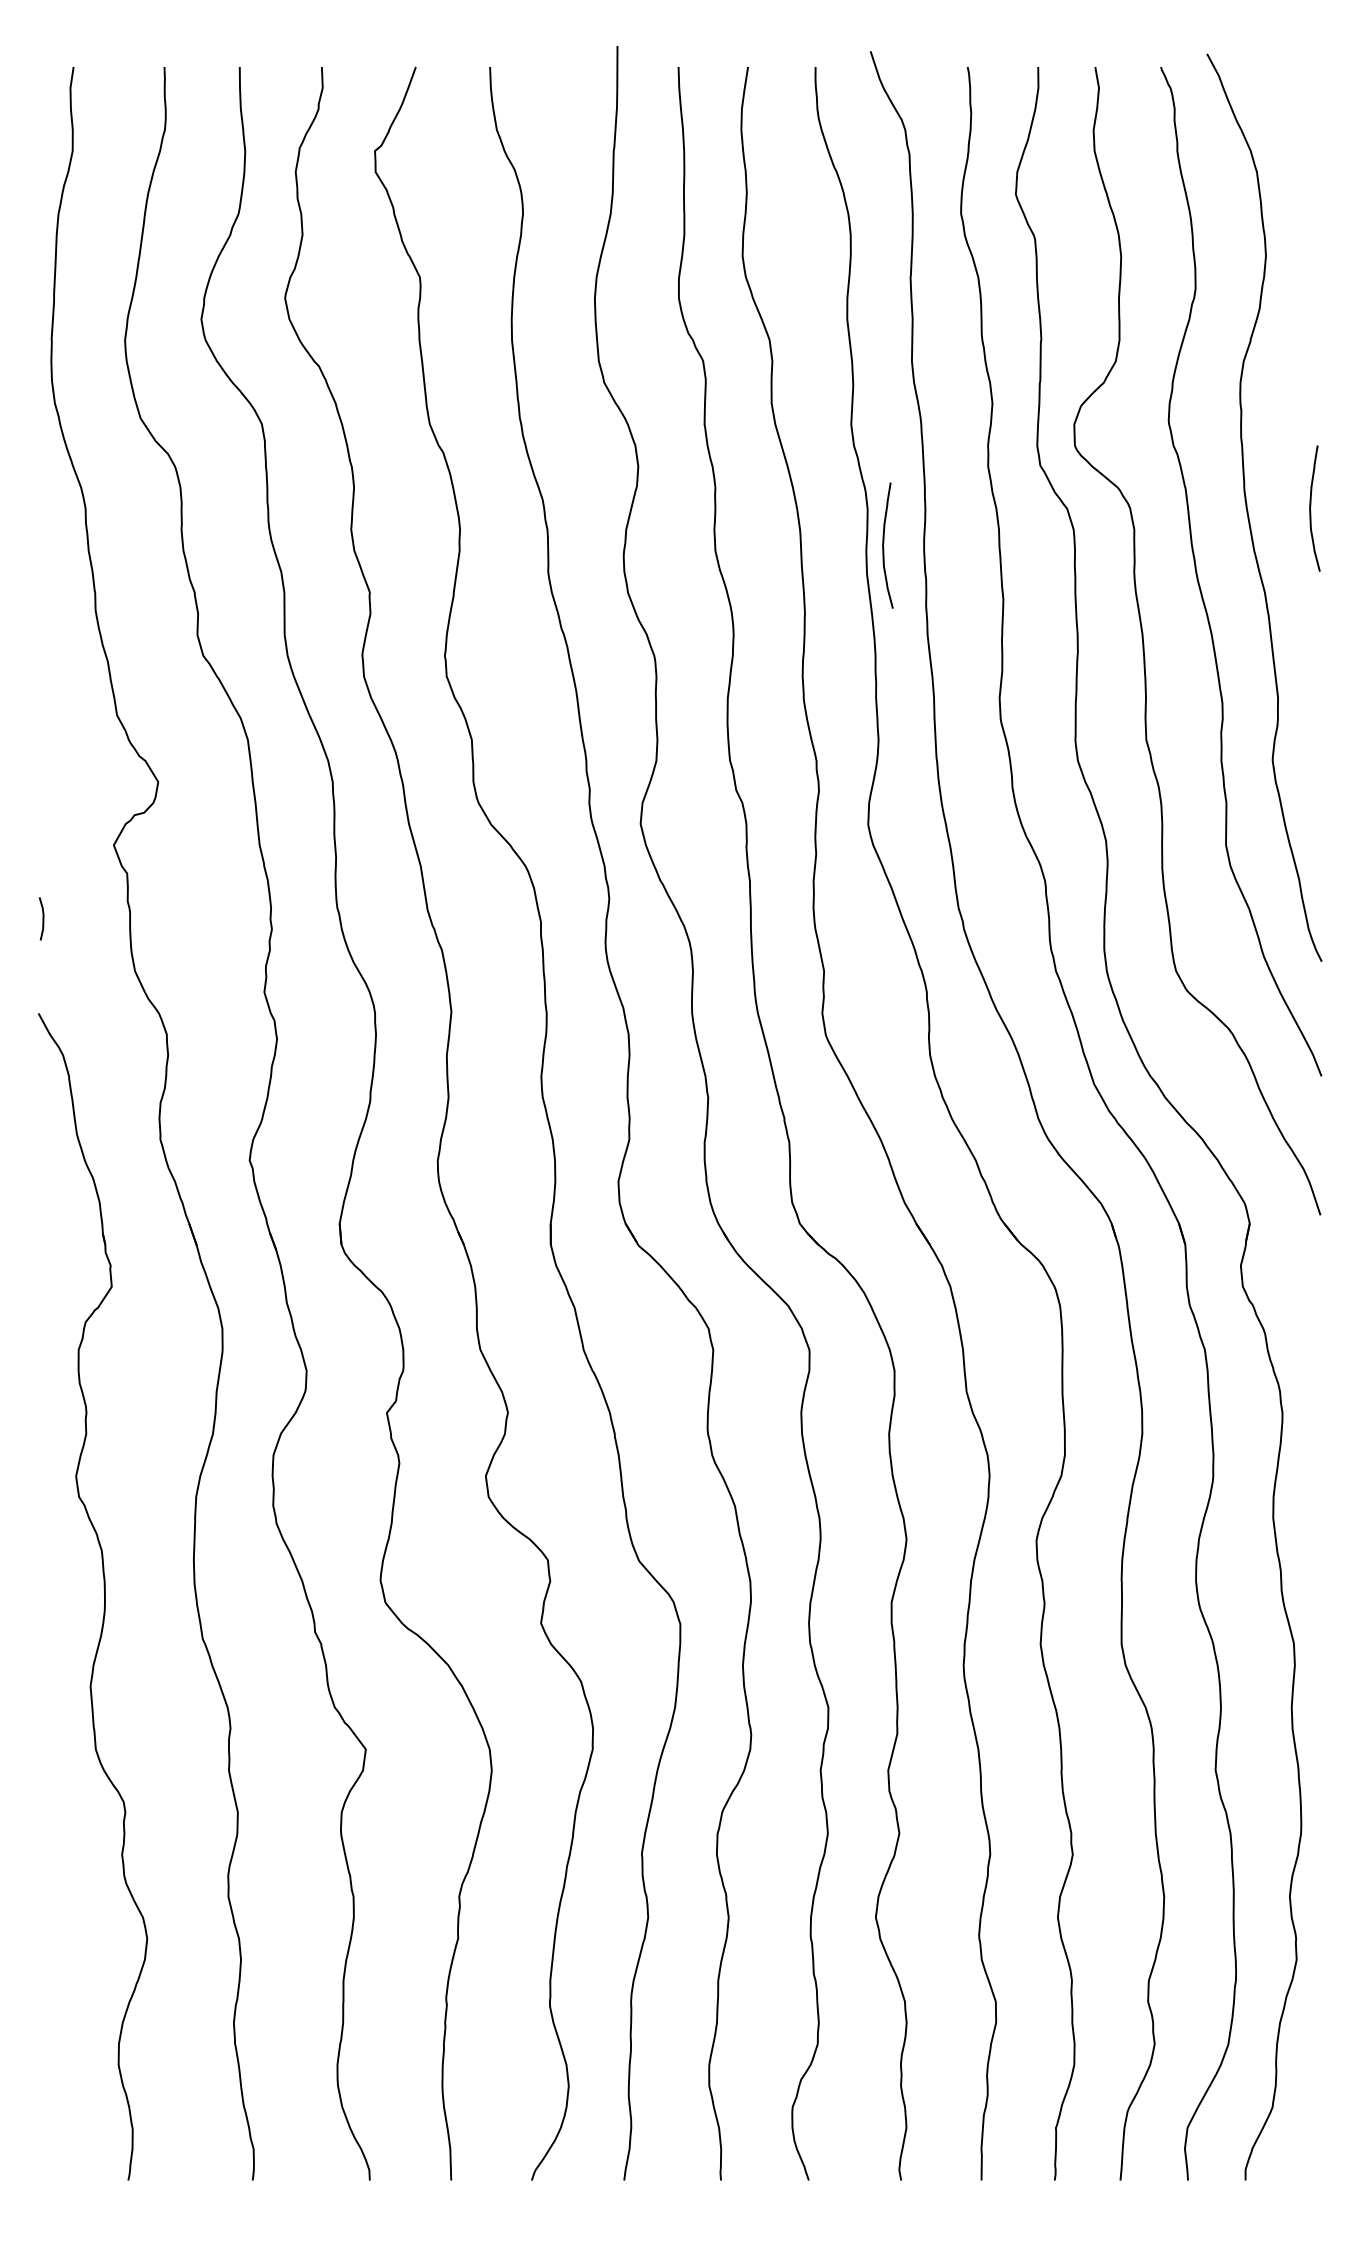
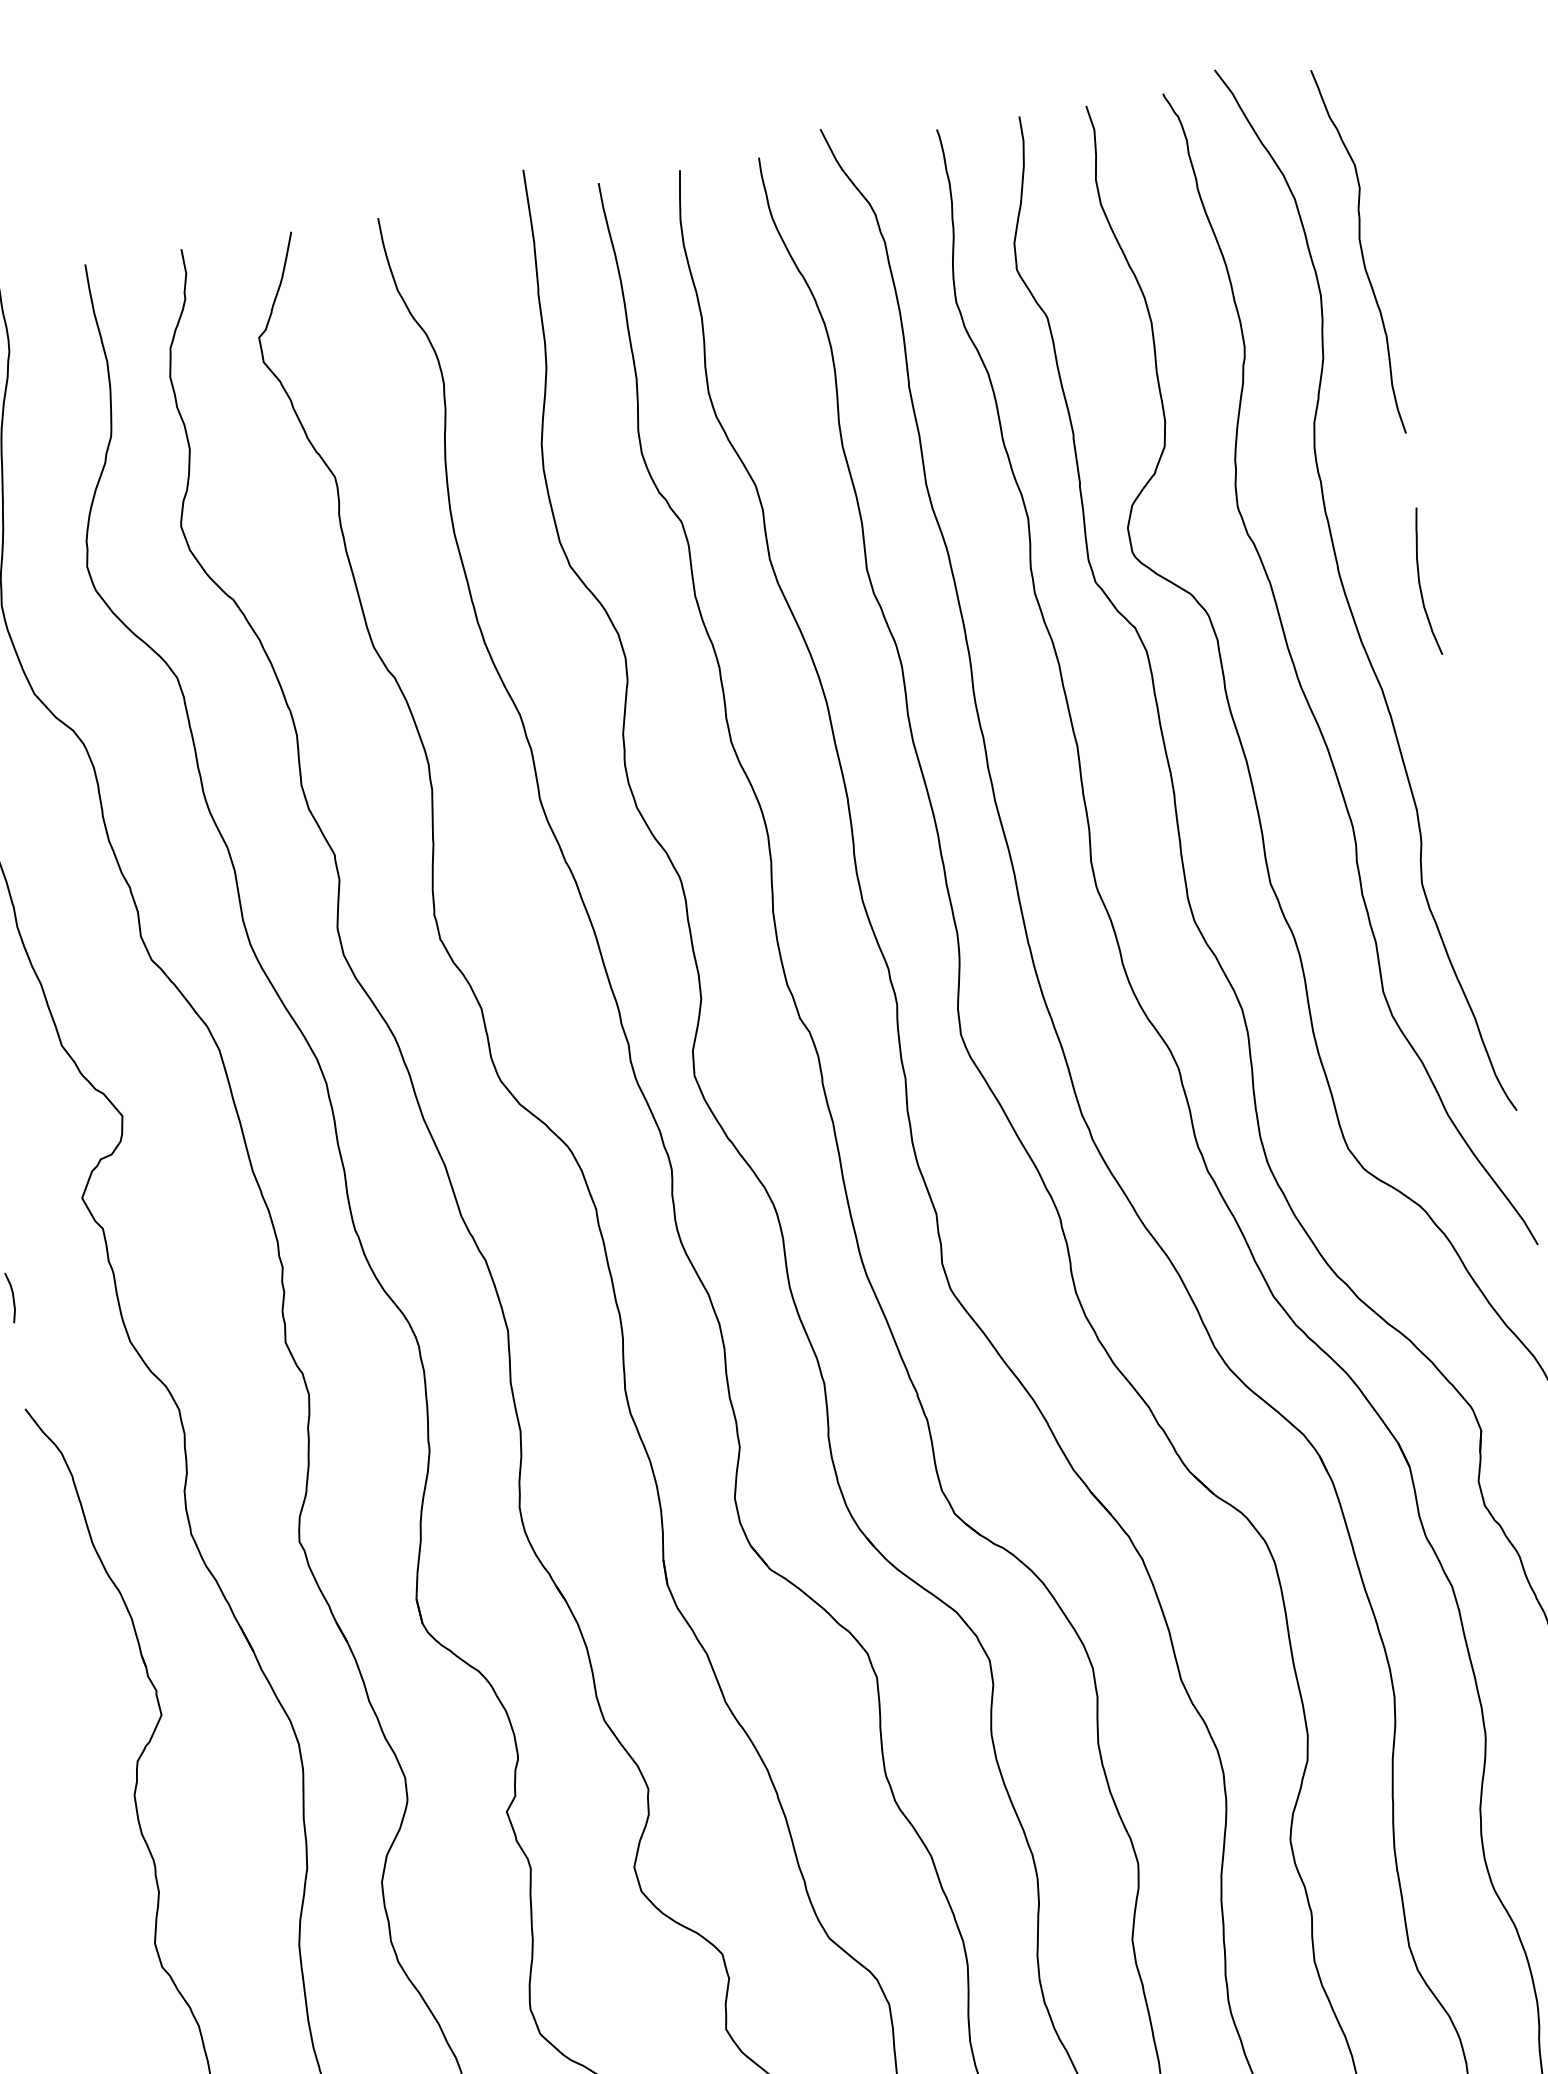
curve: (1305, 224) -> (1361, 251), added
curve: (884, 543) -> (927, 702), removed

